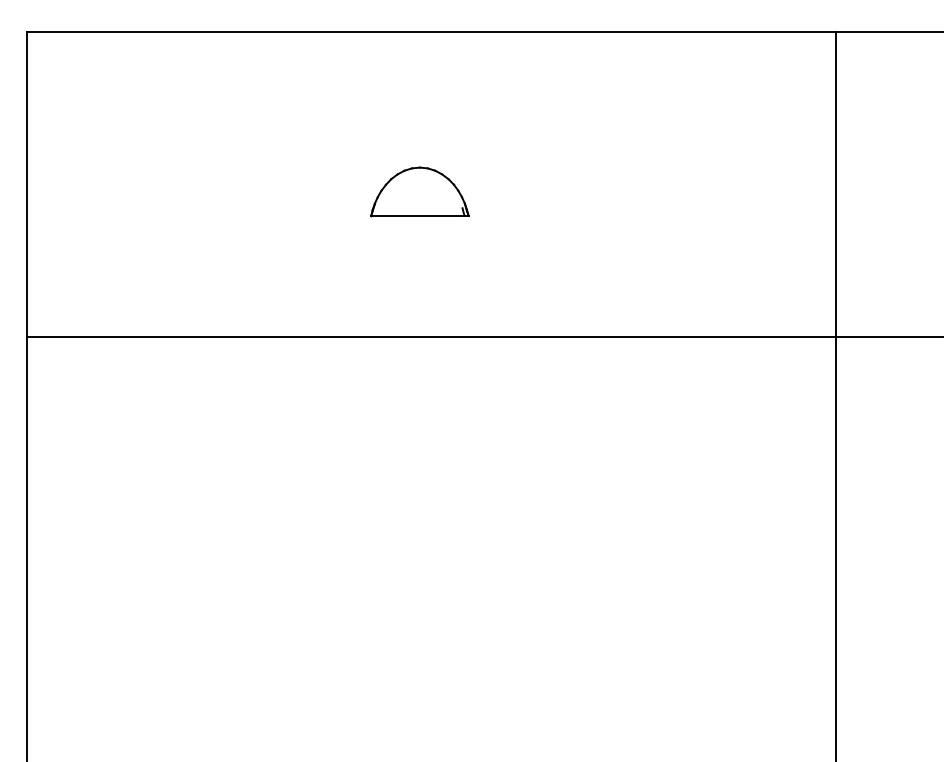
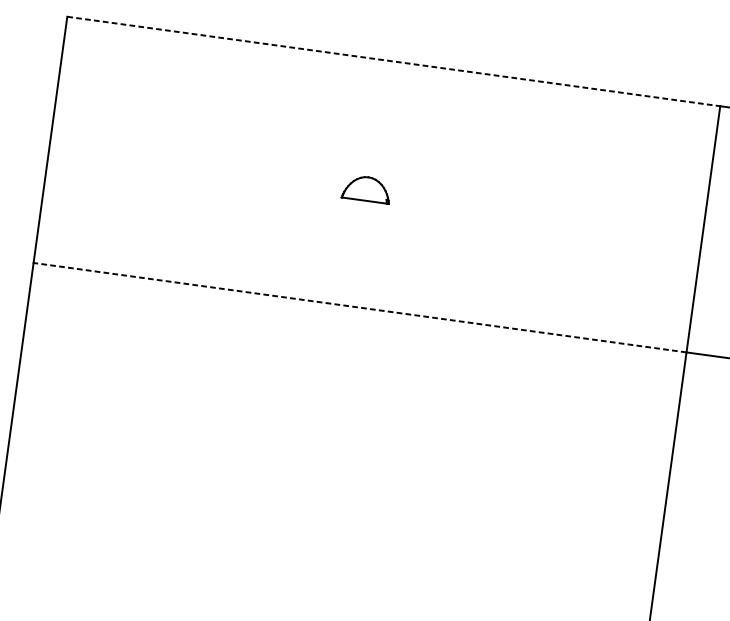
line: (431, 32) -> (393, 61), solid -> dashed
part: (419, 191) -> (366, 188), size x0.6
line: (430, 337) -> (359, 307), solid -> dashed

